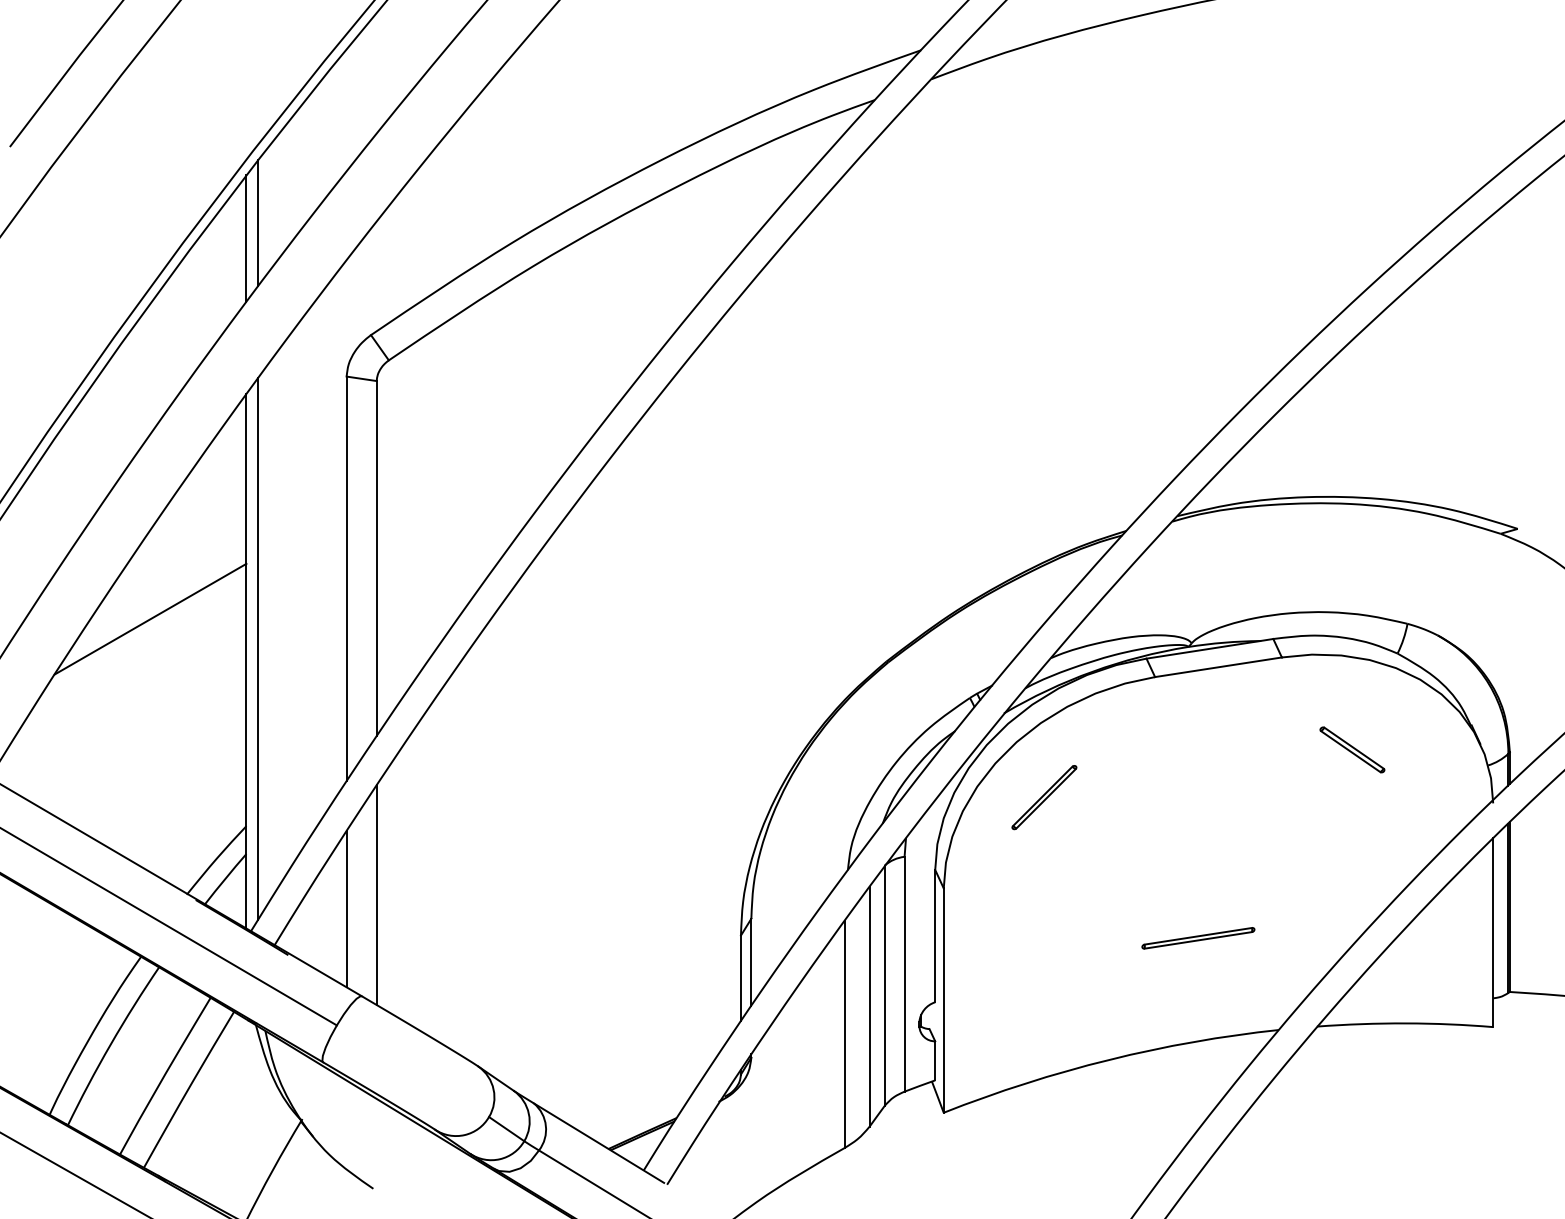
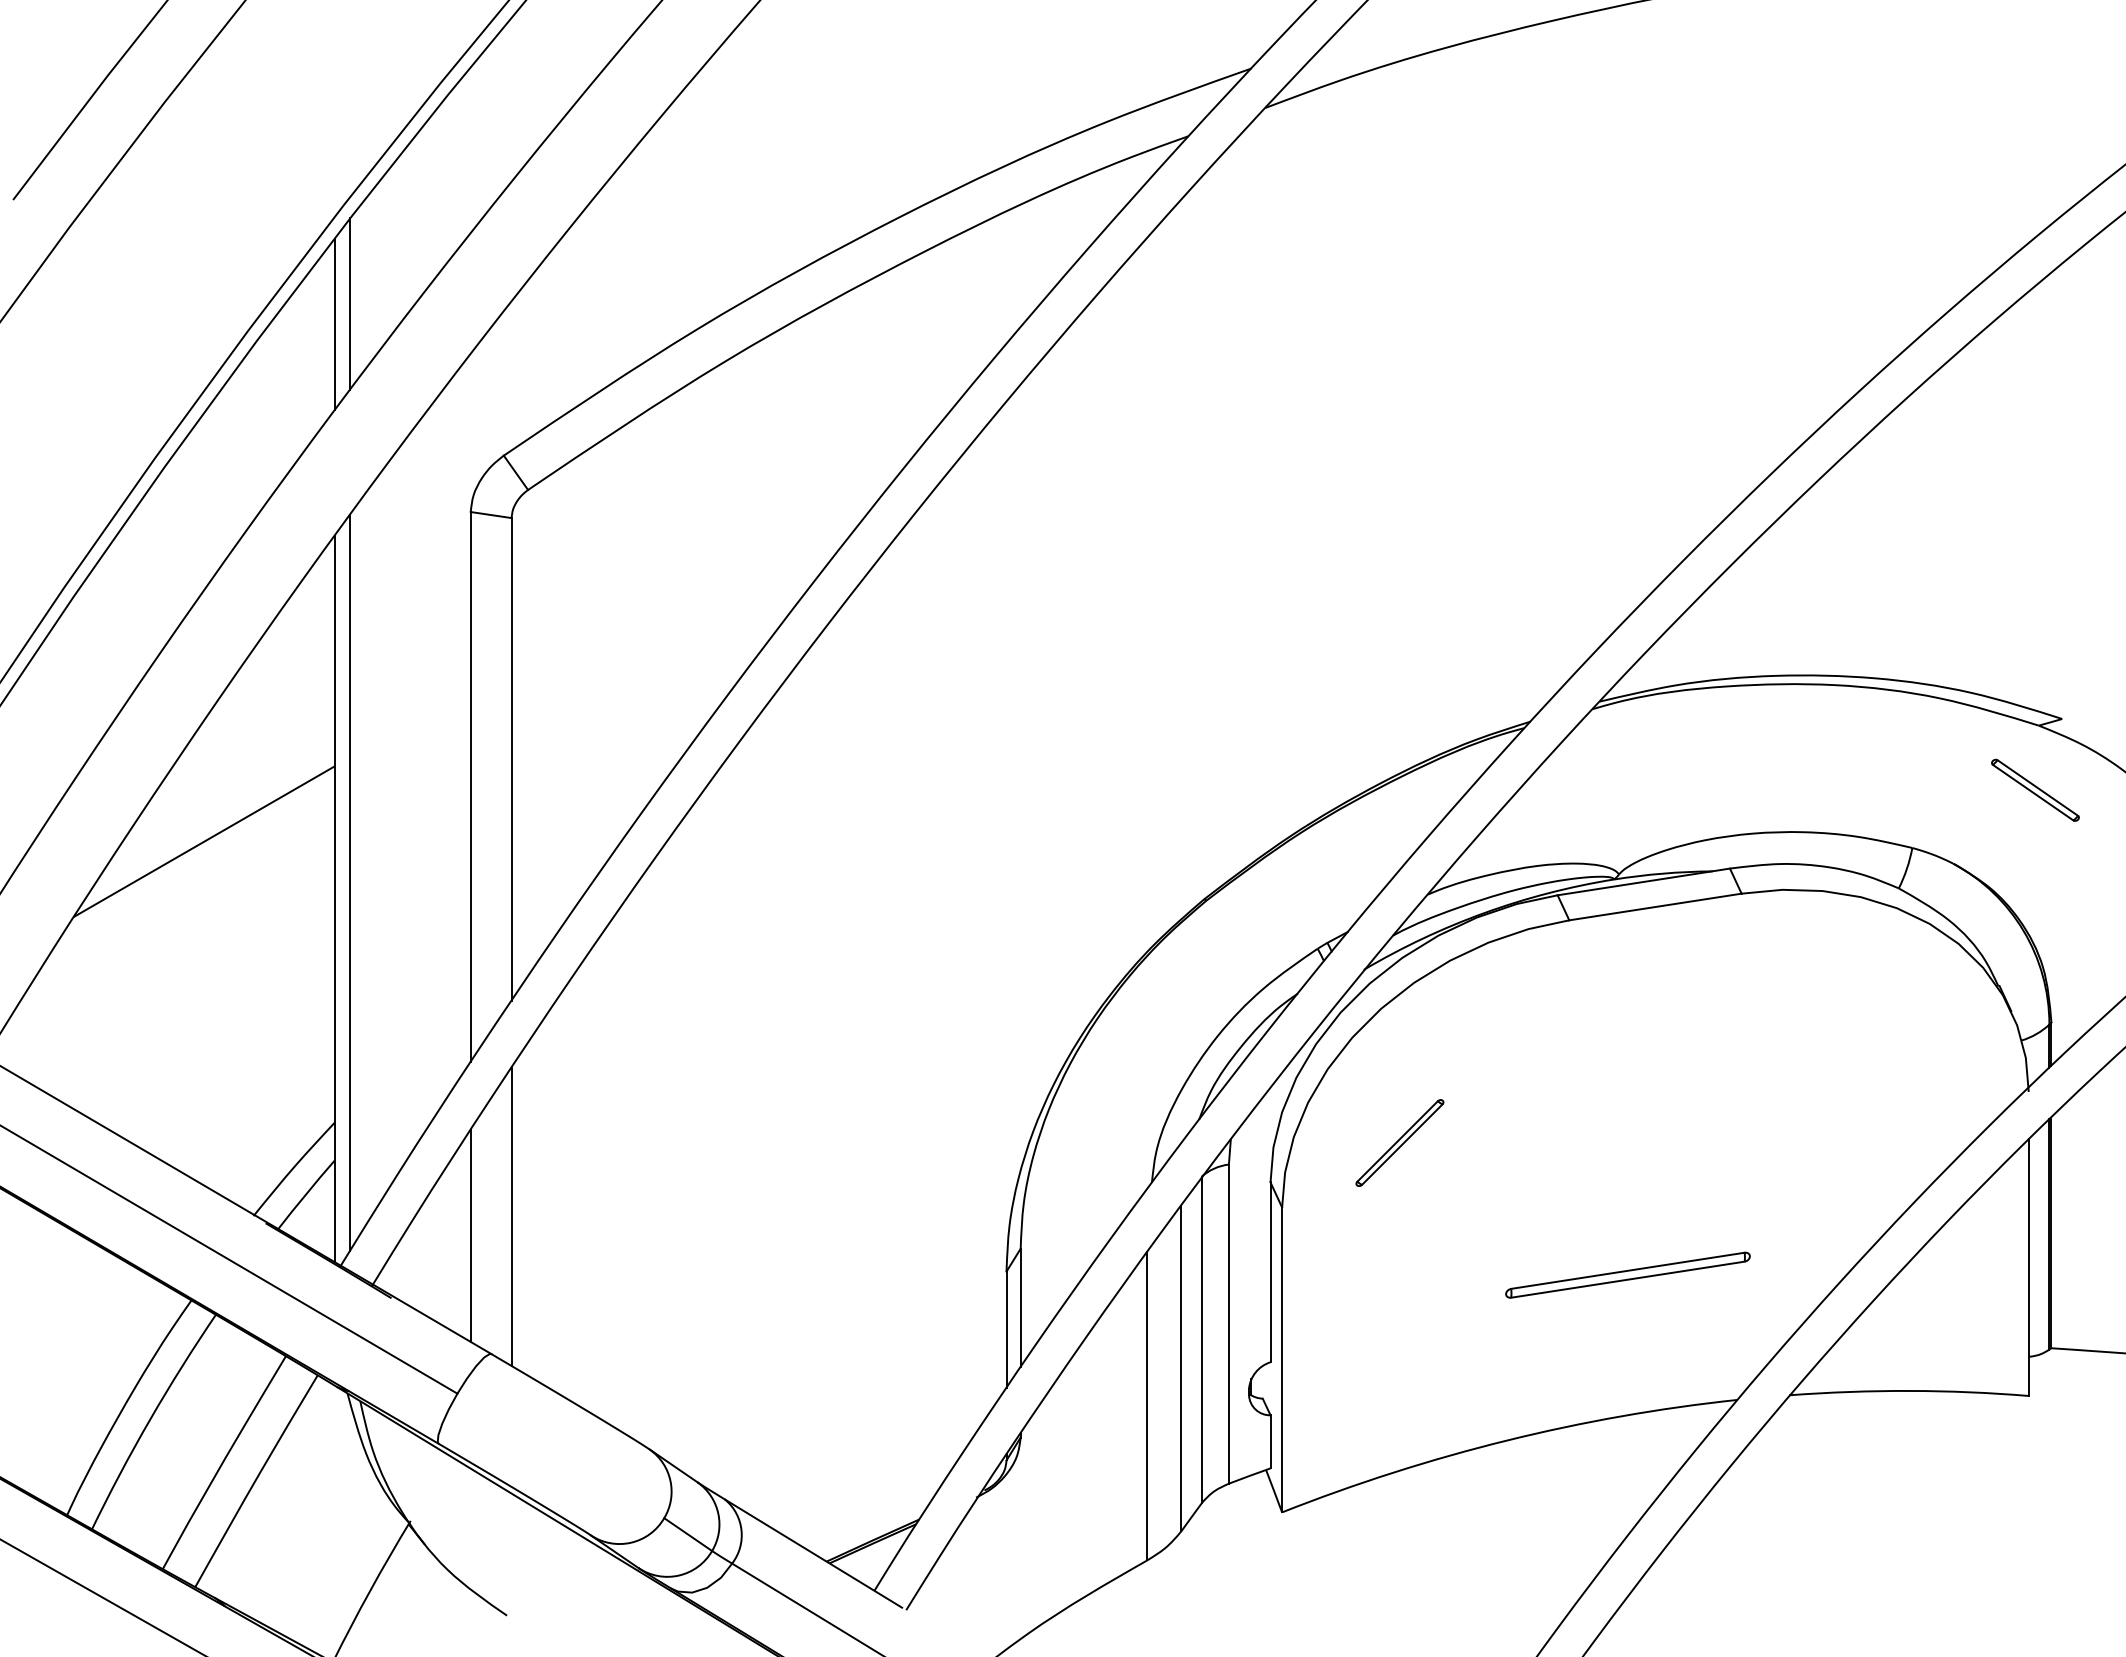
part: (1352, 749) -> (2035, 789), moved
part: (1044, 797) -> (1399, 1142), moved
part: (1198, 938) -> (1628, 1275), size x1.6

